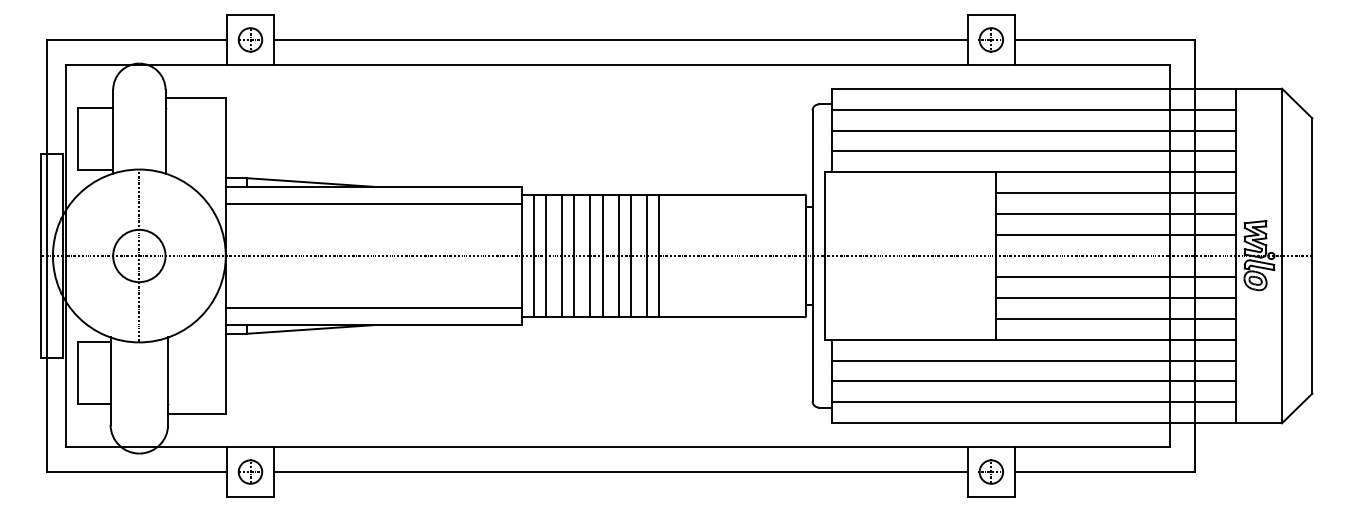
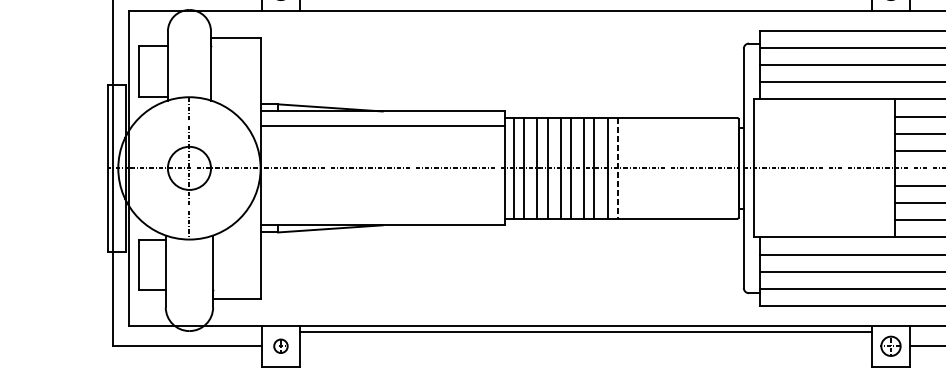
line: (659, 256) -> (617, 168), solid -> dashed
line: (373, 307) -> (382, 210), removed
part: (250, 471) -> (280, 345), size x0.7
line: (620, 472) -> (585, 332), moved

